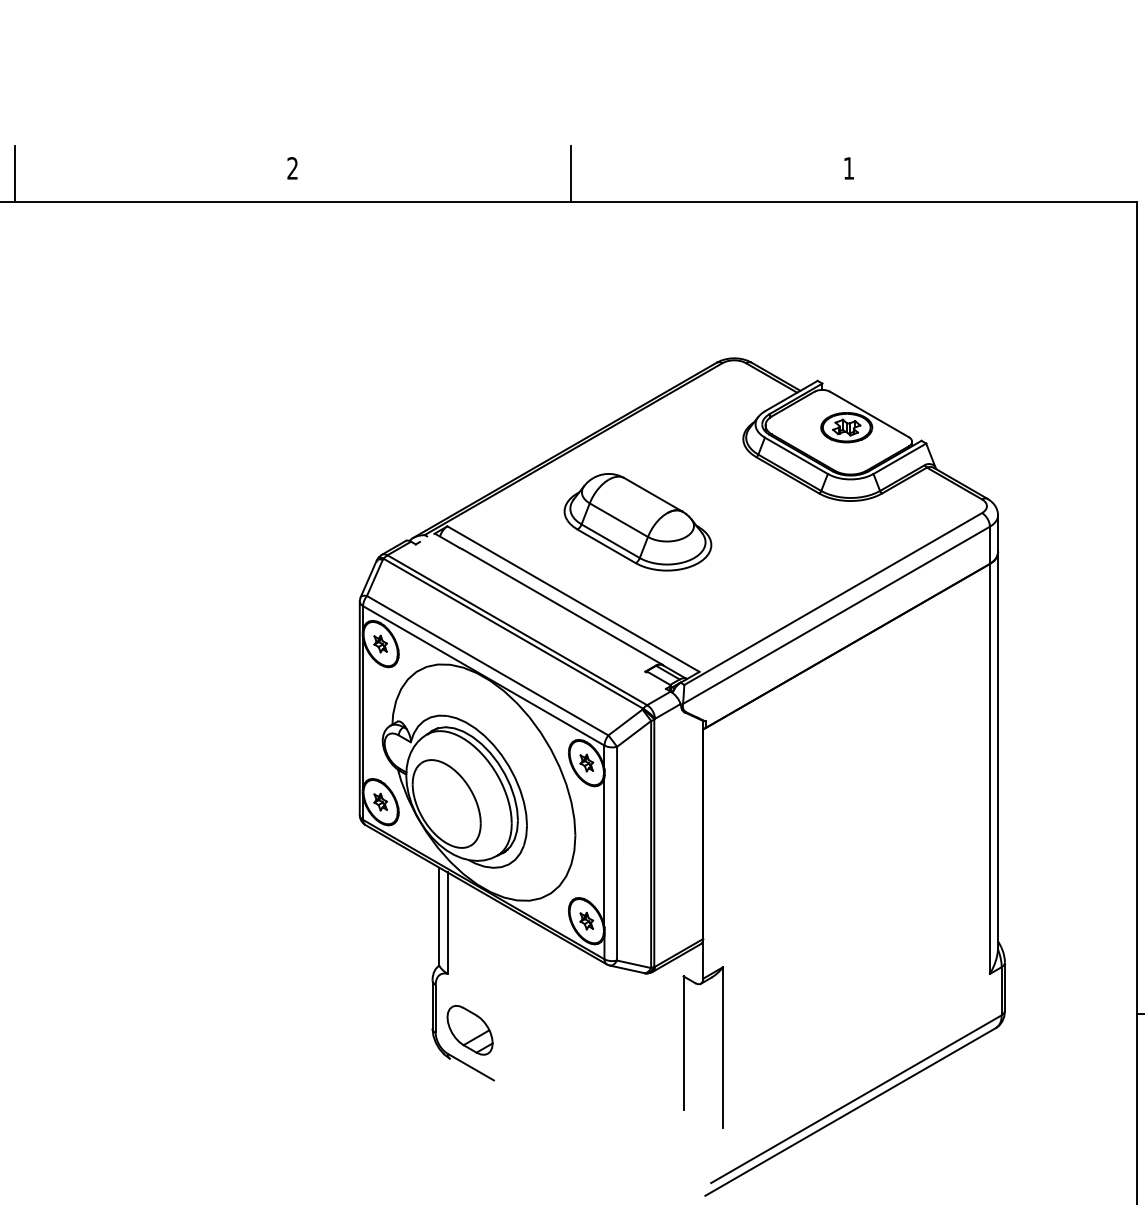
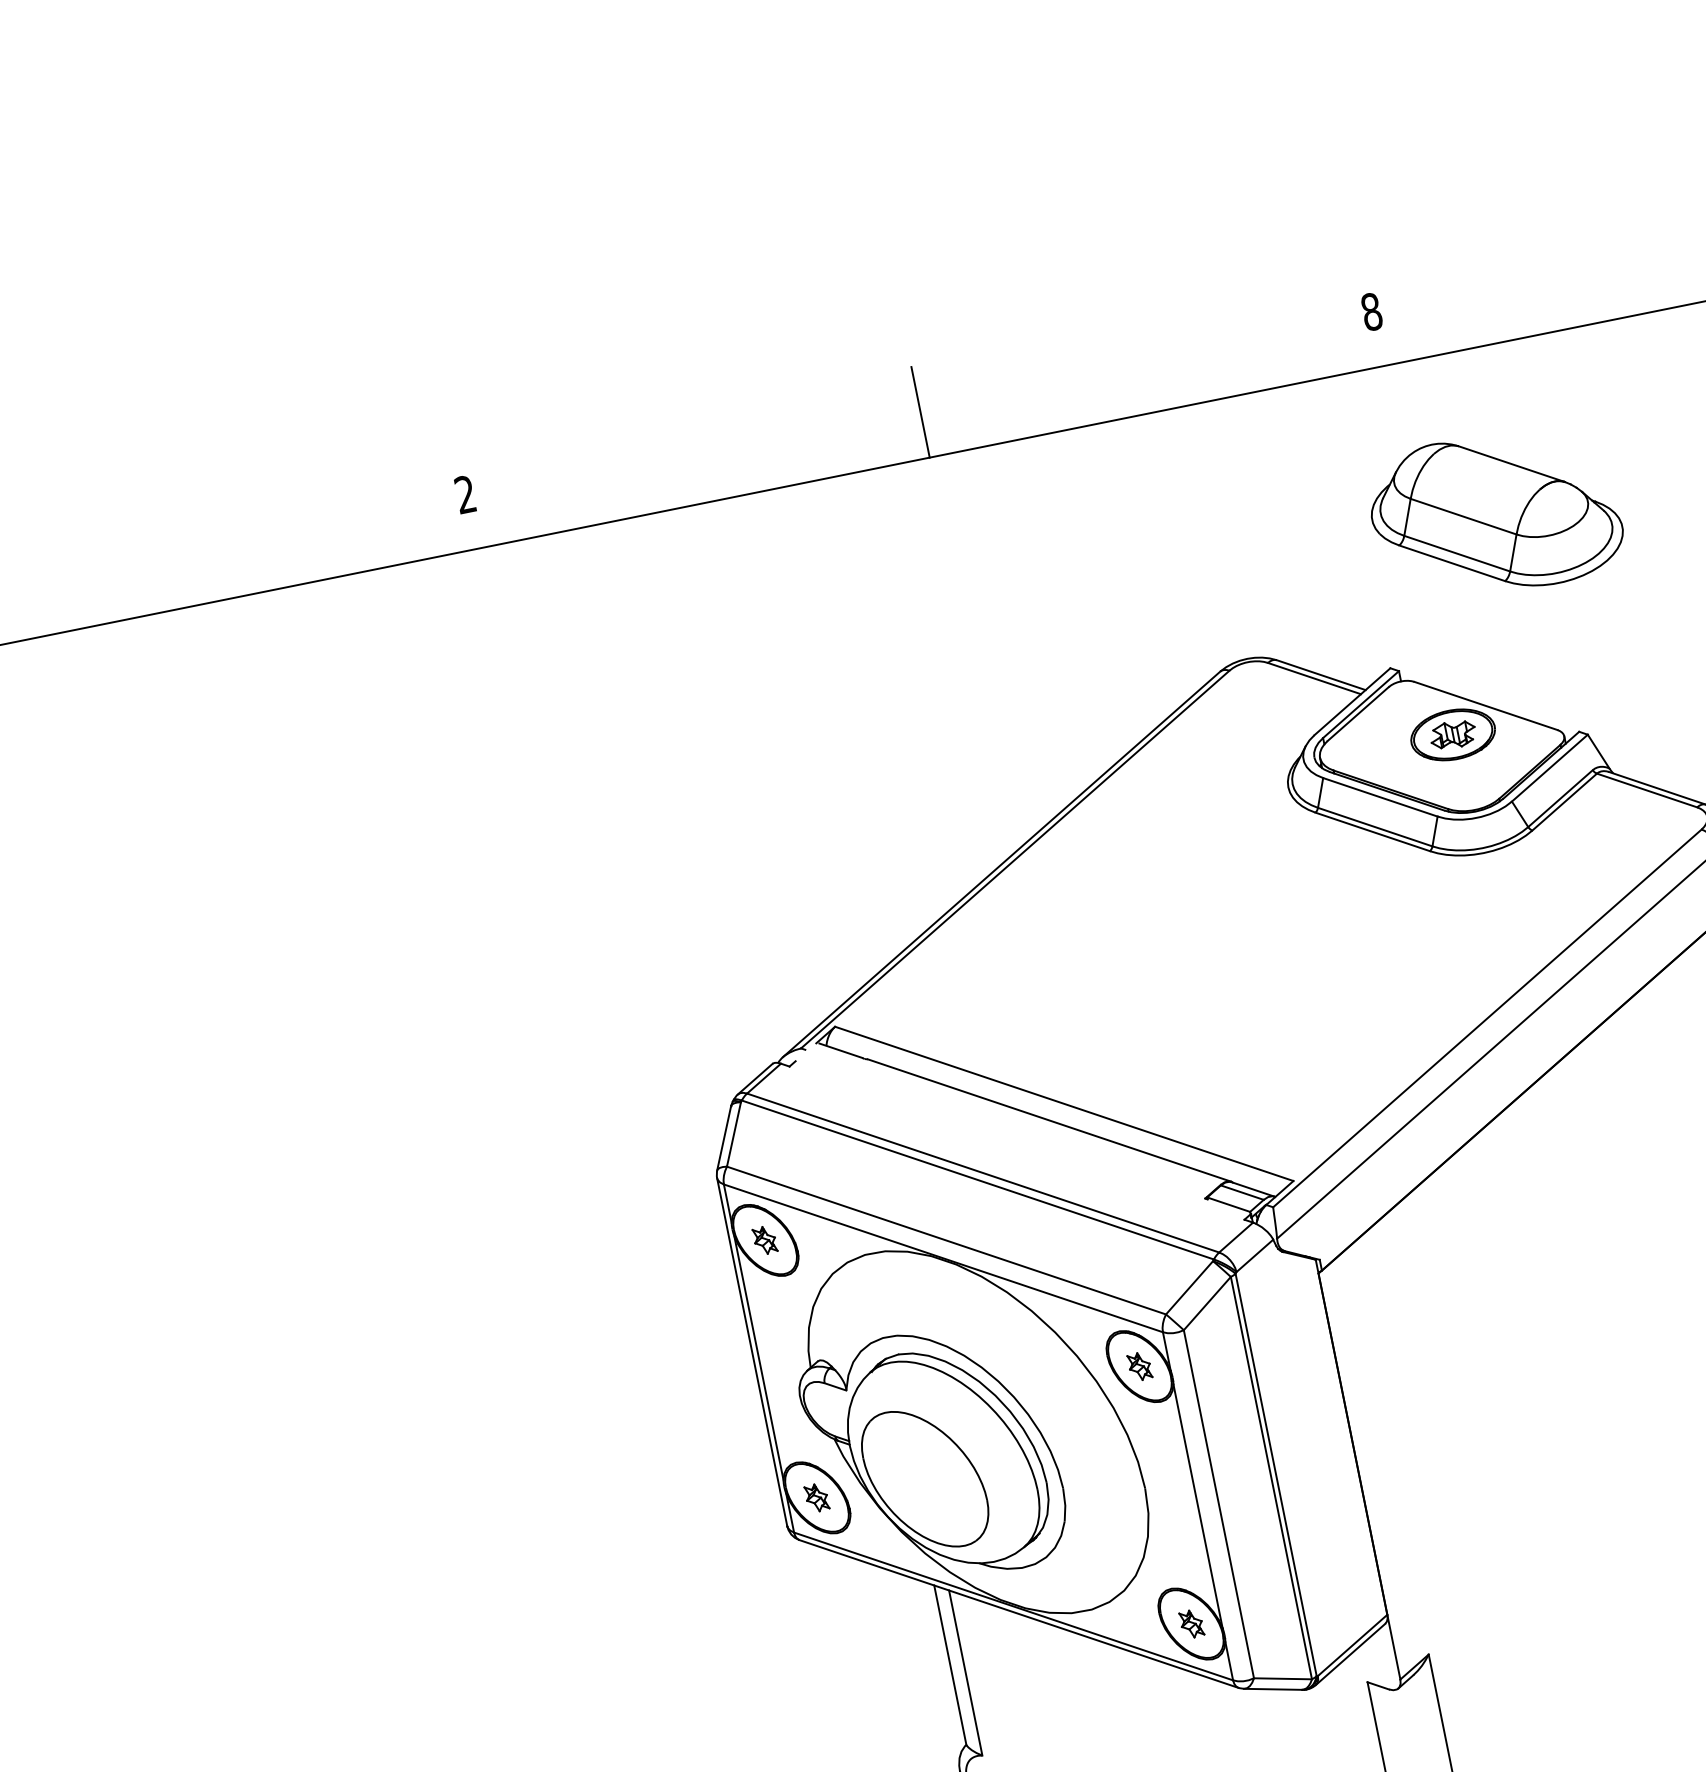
text: (848, 168) -> (1370, 312), 1 -> 8
line: (14, 173) -> (14, 594), removed
part: (637, 522) -> (1494, 514), moved

